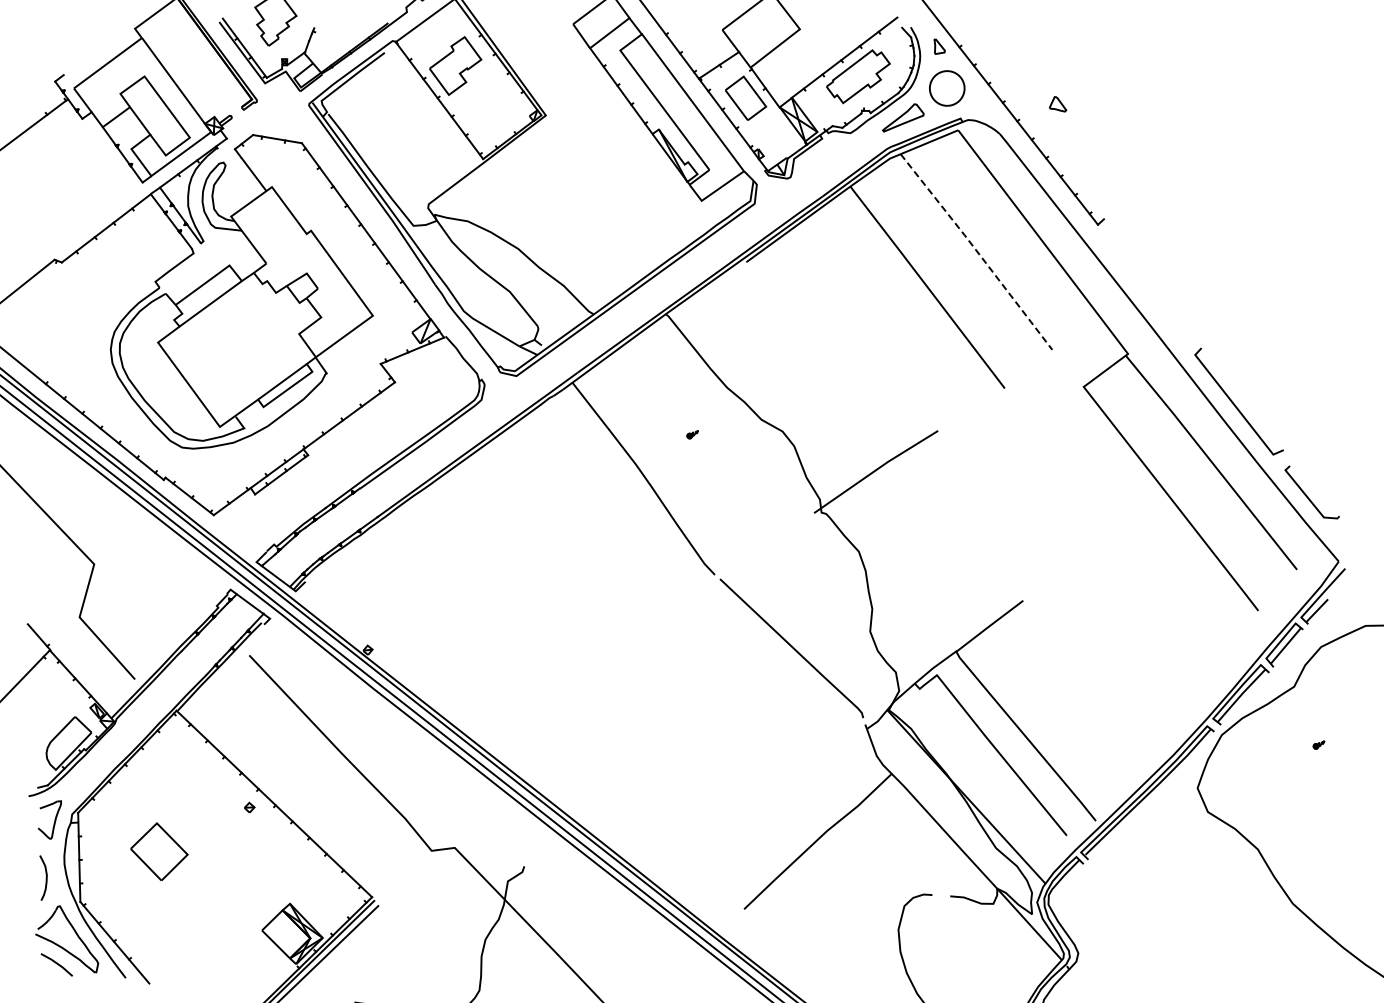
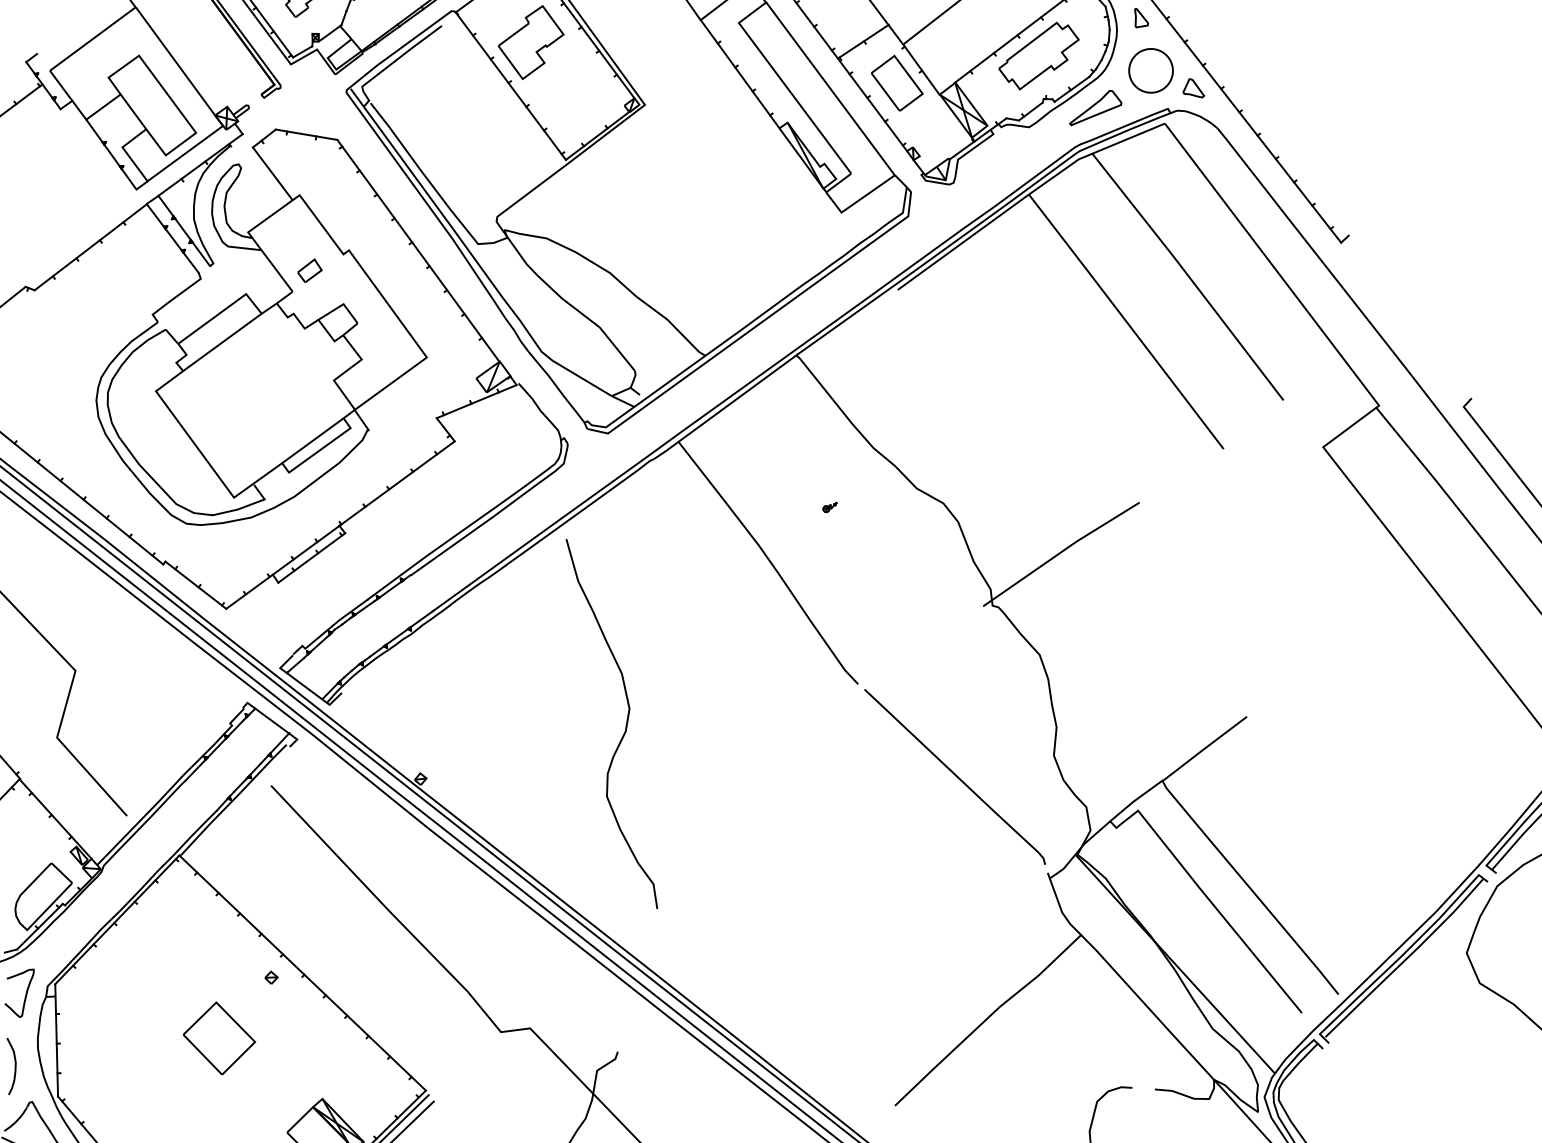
part: (1058, 104) -> (1194, 88), moved
part: (280, 246) -> (310, 270), added
line: (976, 250) -> (1187, 275), dashed -> solid
curve: (530, 606) -> (625, 724), added
part: (159, 851) -> (219, 1038), moved

